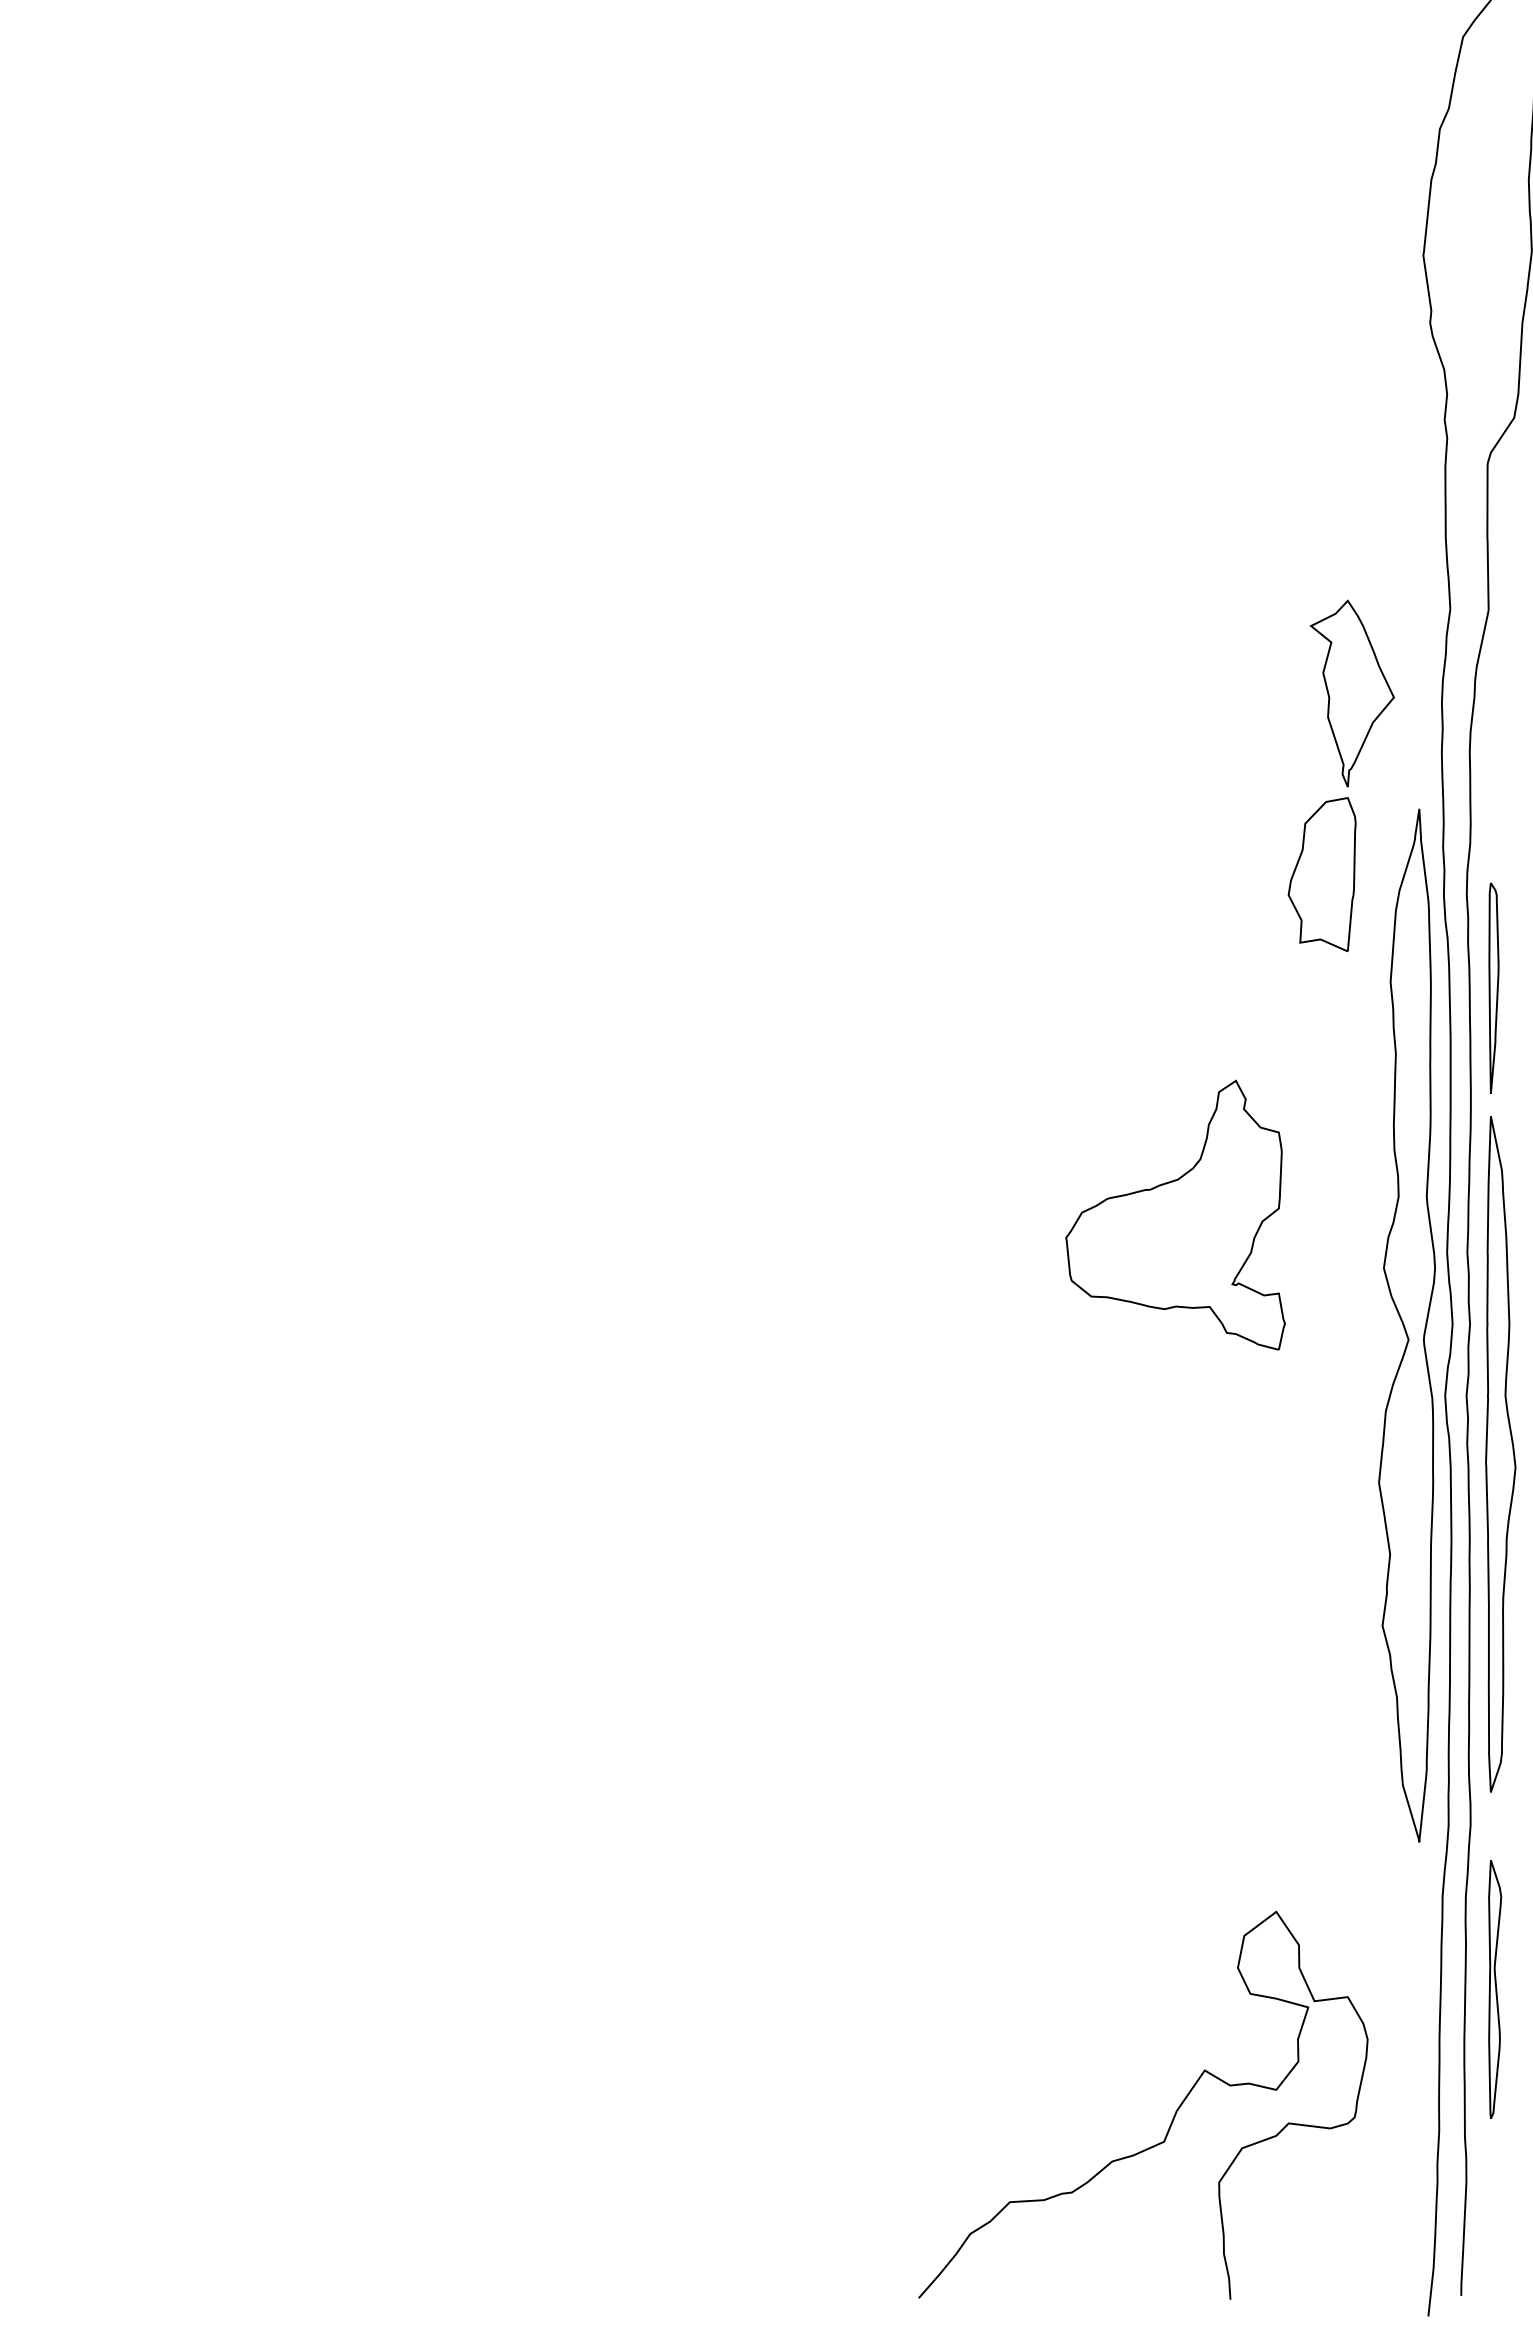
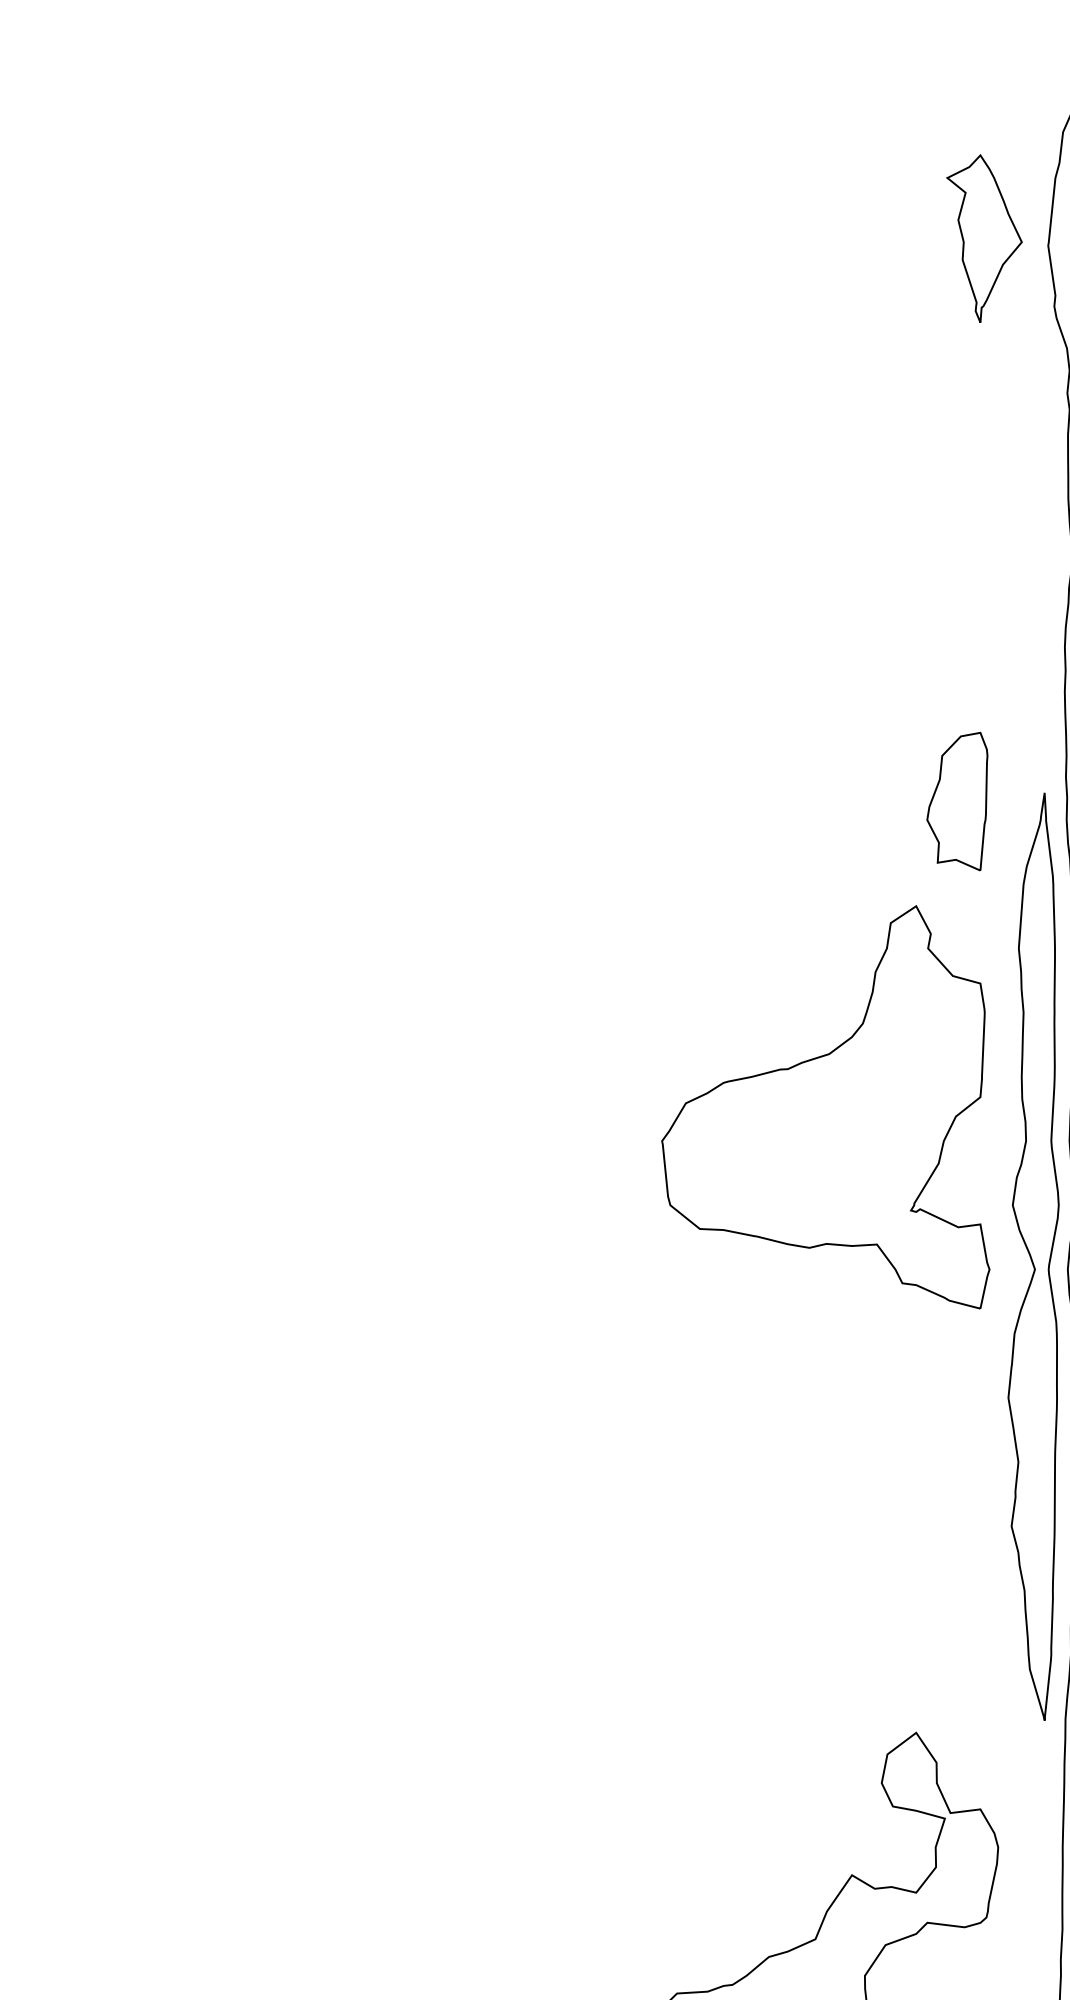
part: (1351, 693) -> (983, 238), moved
part: (1175, 1215) -> (825, 1107), size x1.67
part: (1406, 1325) -> (1033, 1256), moved

